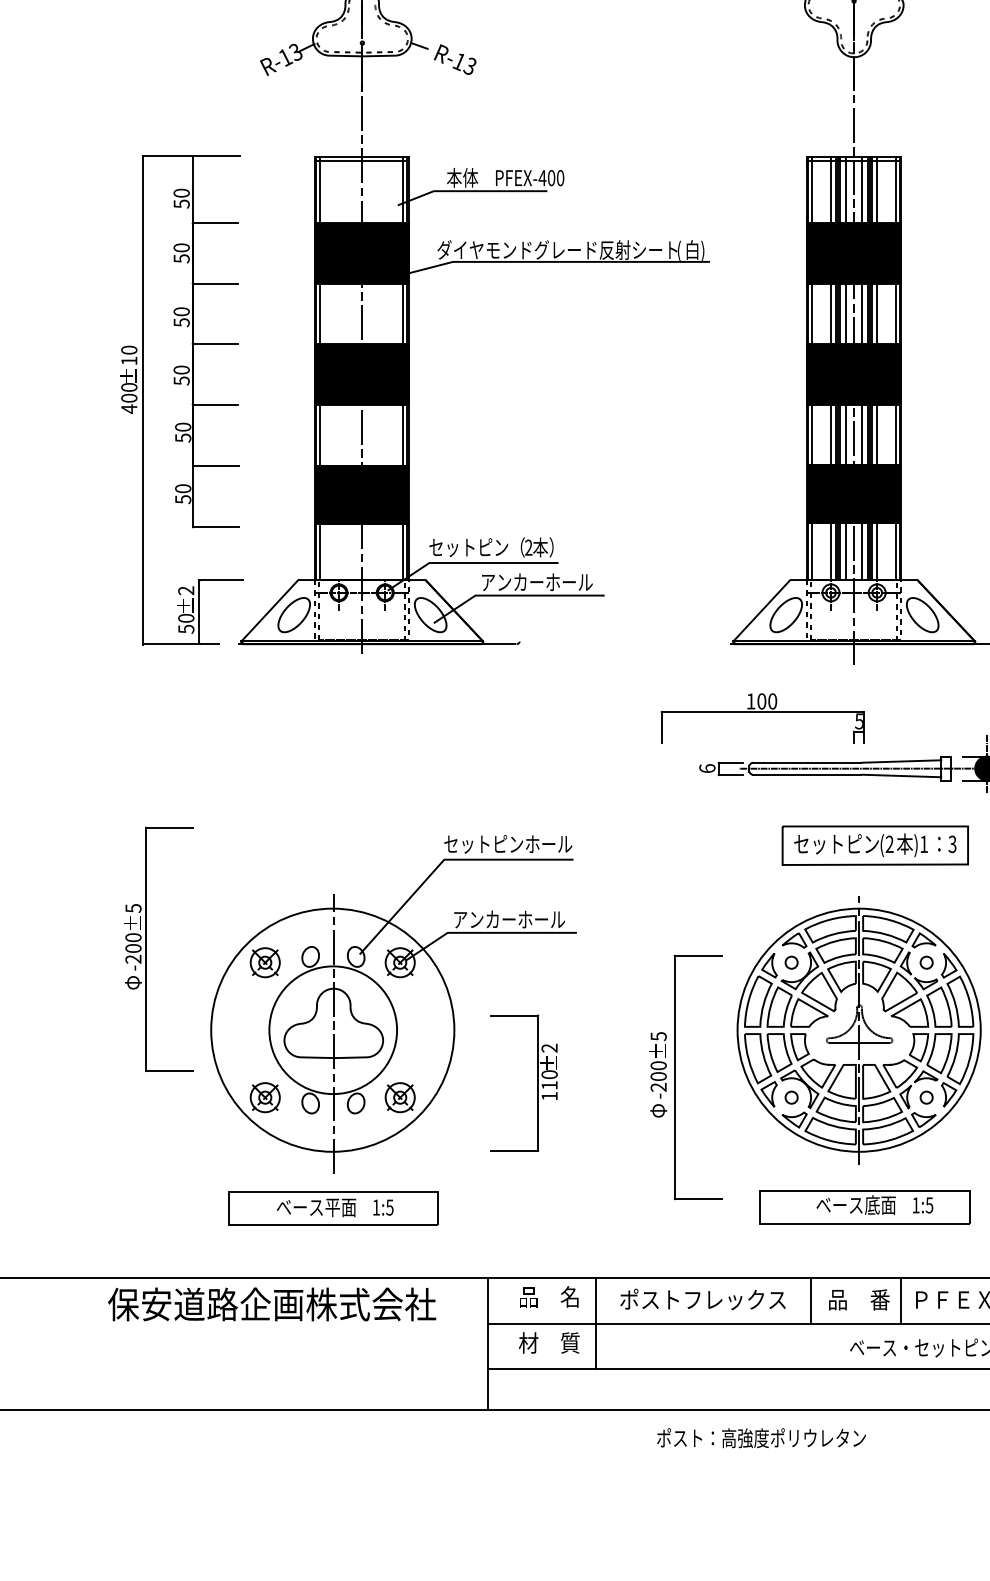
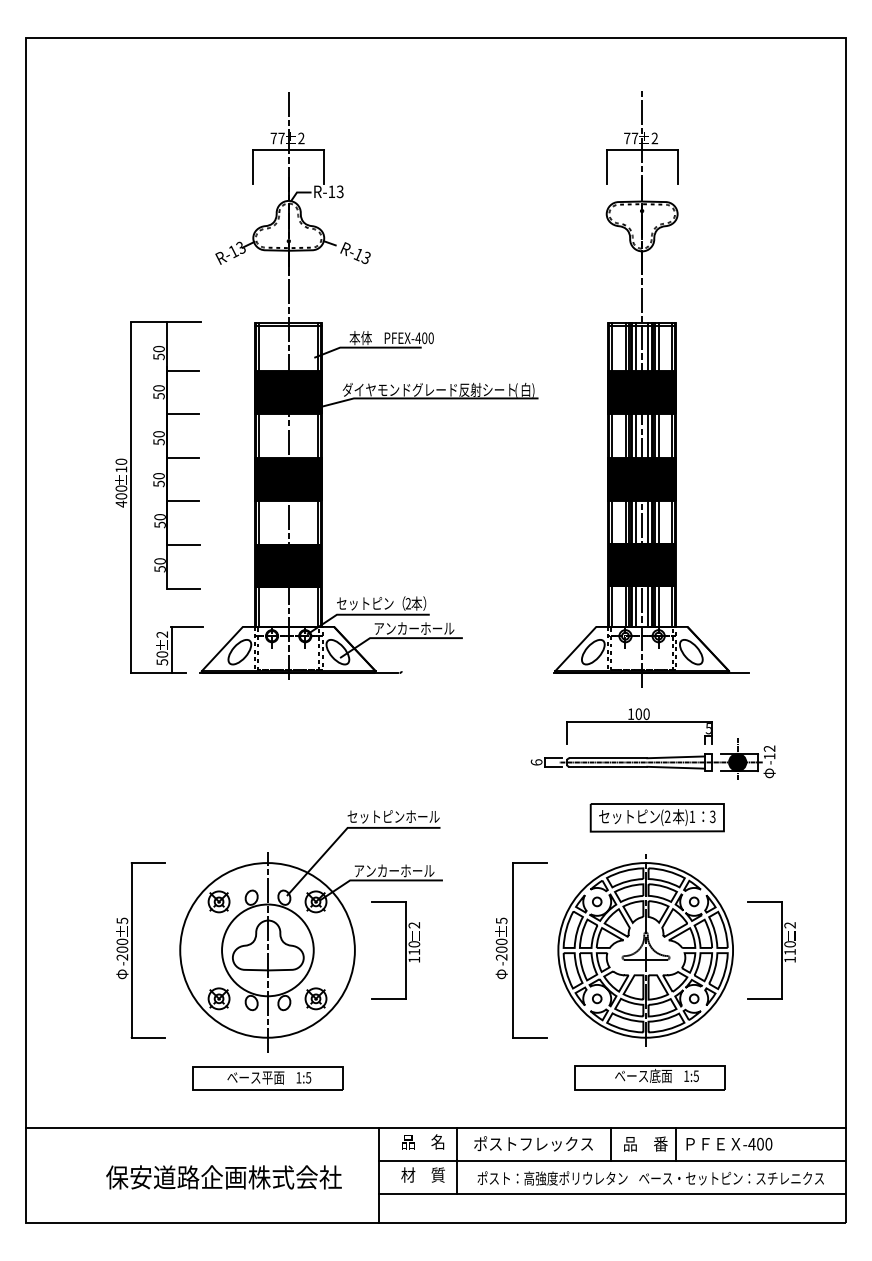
part: (762, 718) -> (639, 726), moved
part: (147, 949) -> (132, 950), moved
part: (675, 1077) -> (513, 950), moved
part: (537, 1083) -> (405, 950), moved
part: (271, 1304) -> (223, 1177), moved
part: (761, 1438) -> (552, 1178), moved

